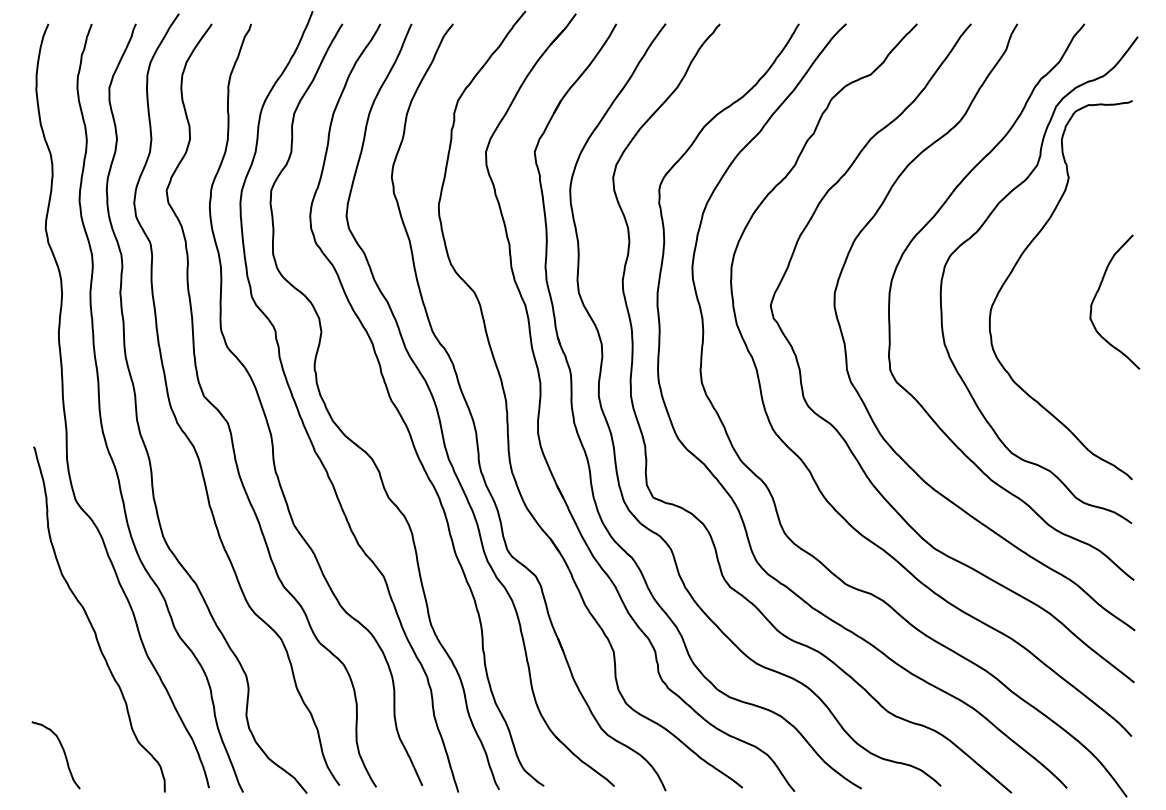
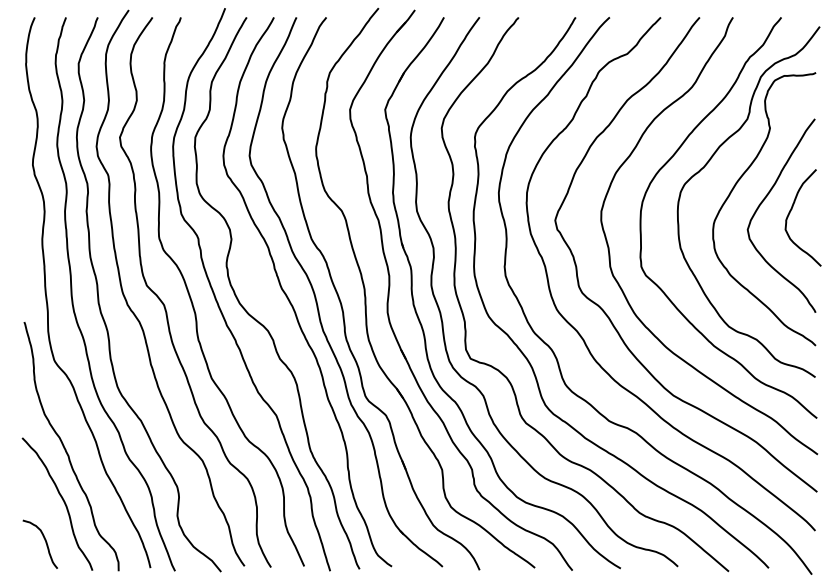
curve: (1060, 278) -> (764, 200), added
curve: (87, 694) -> (62, 500), added

